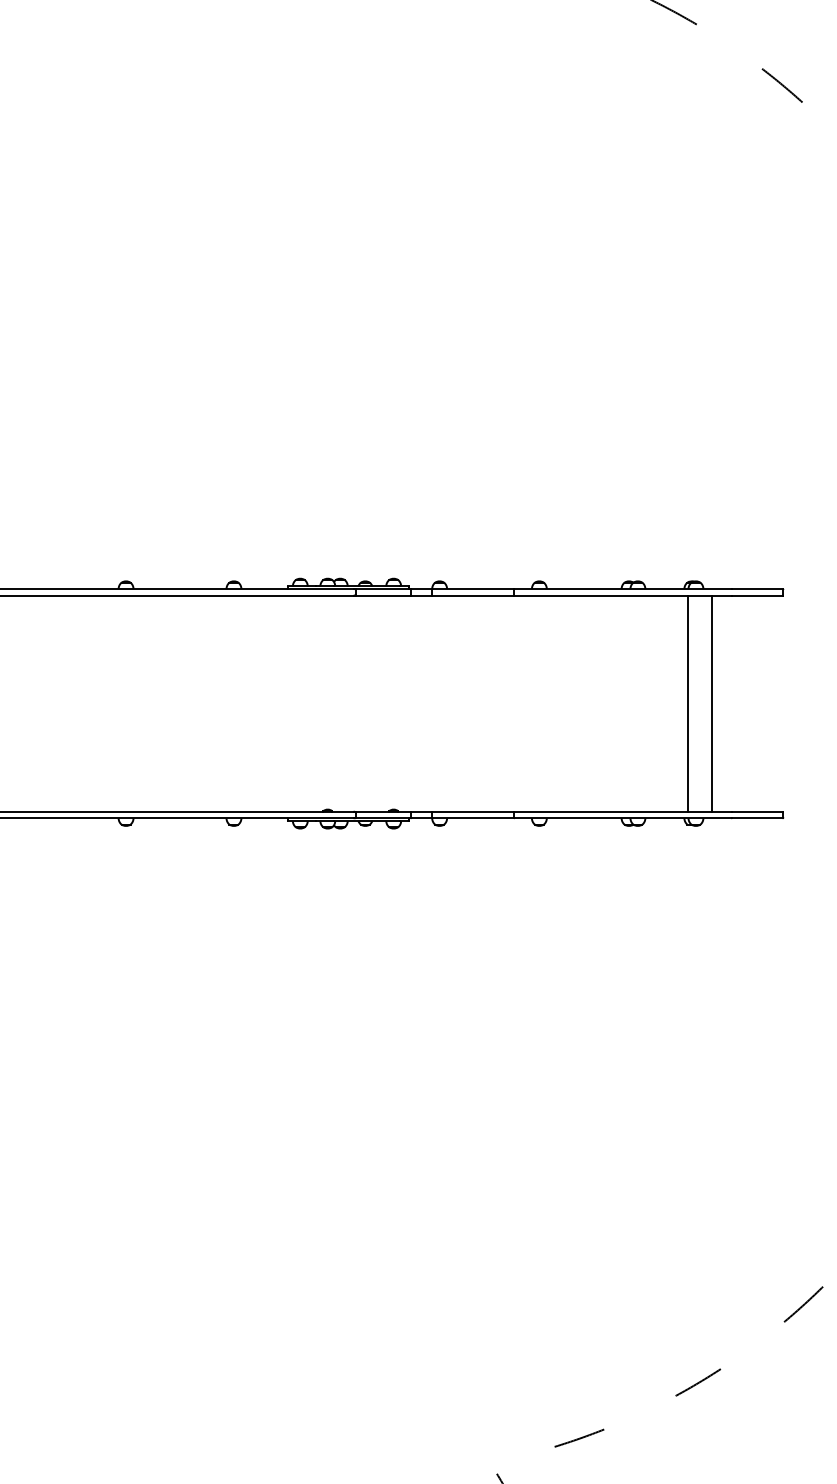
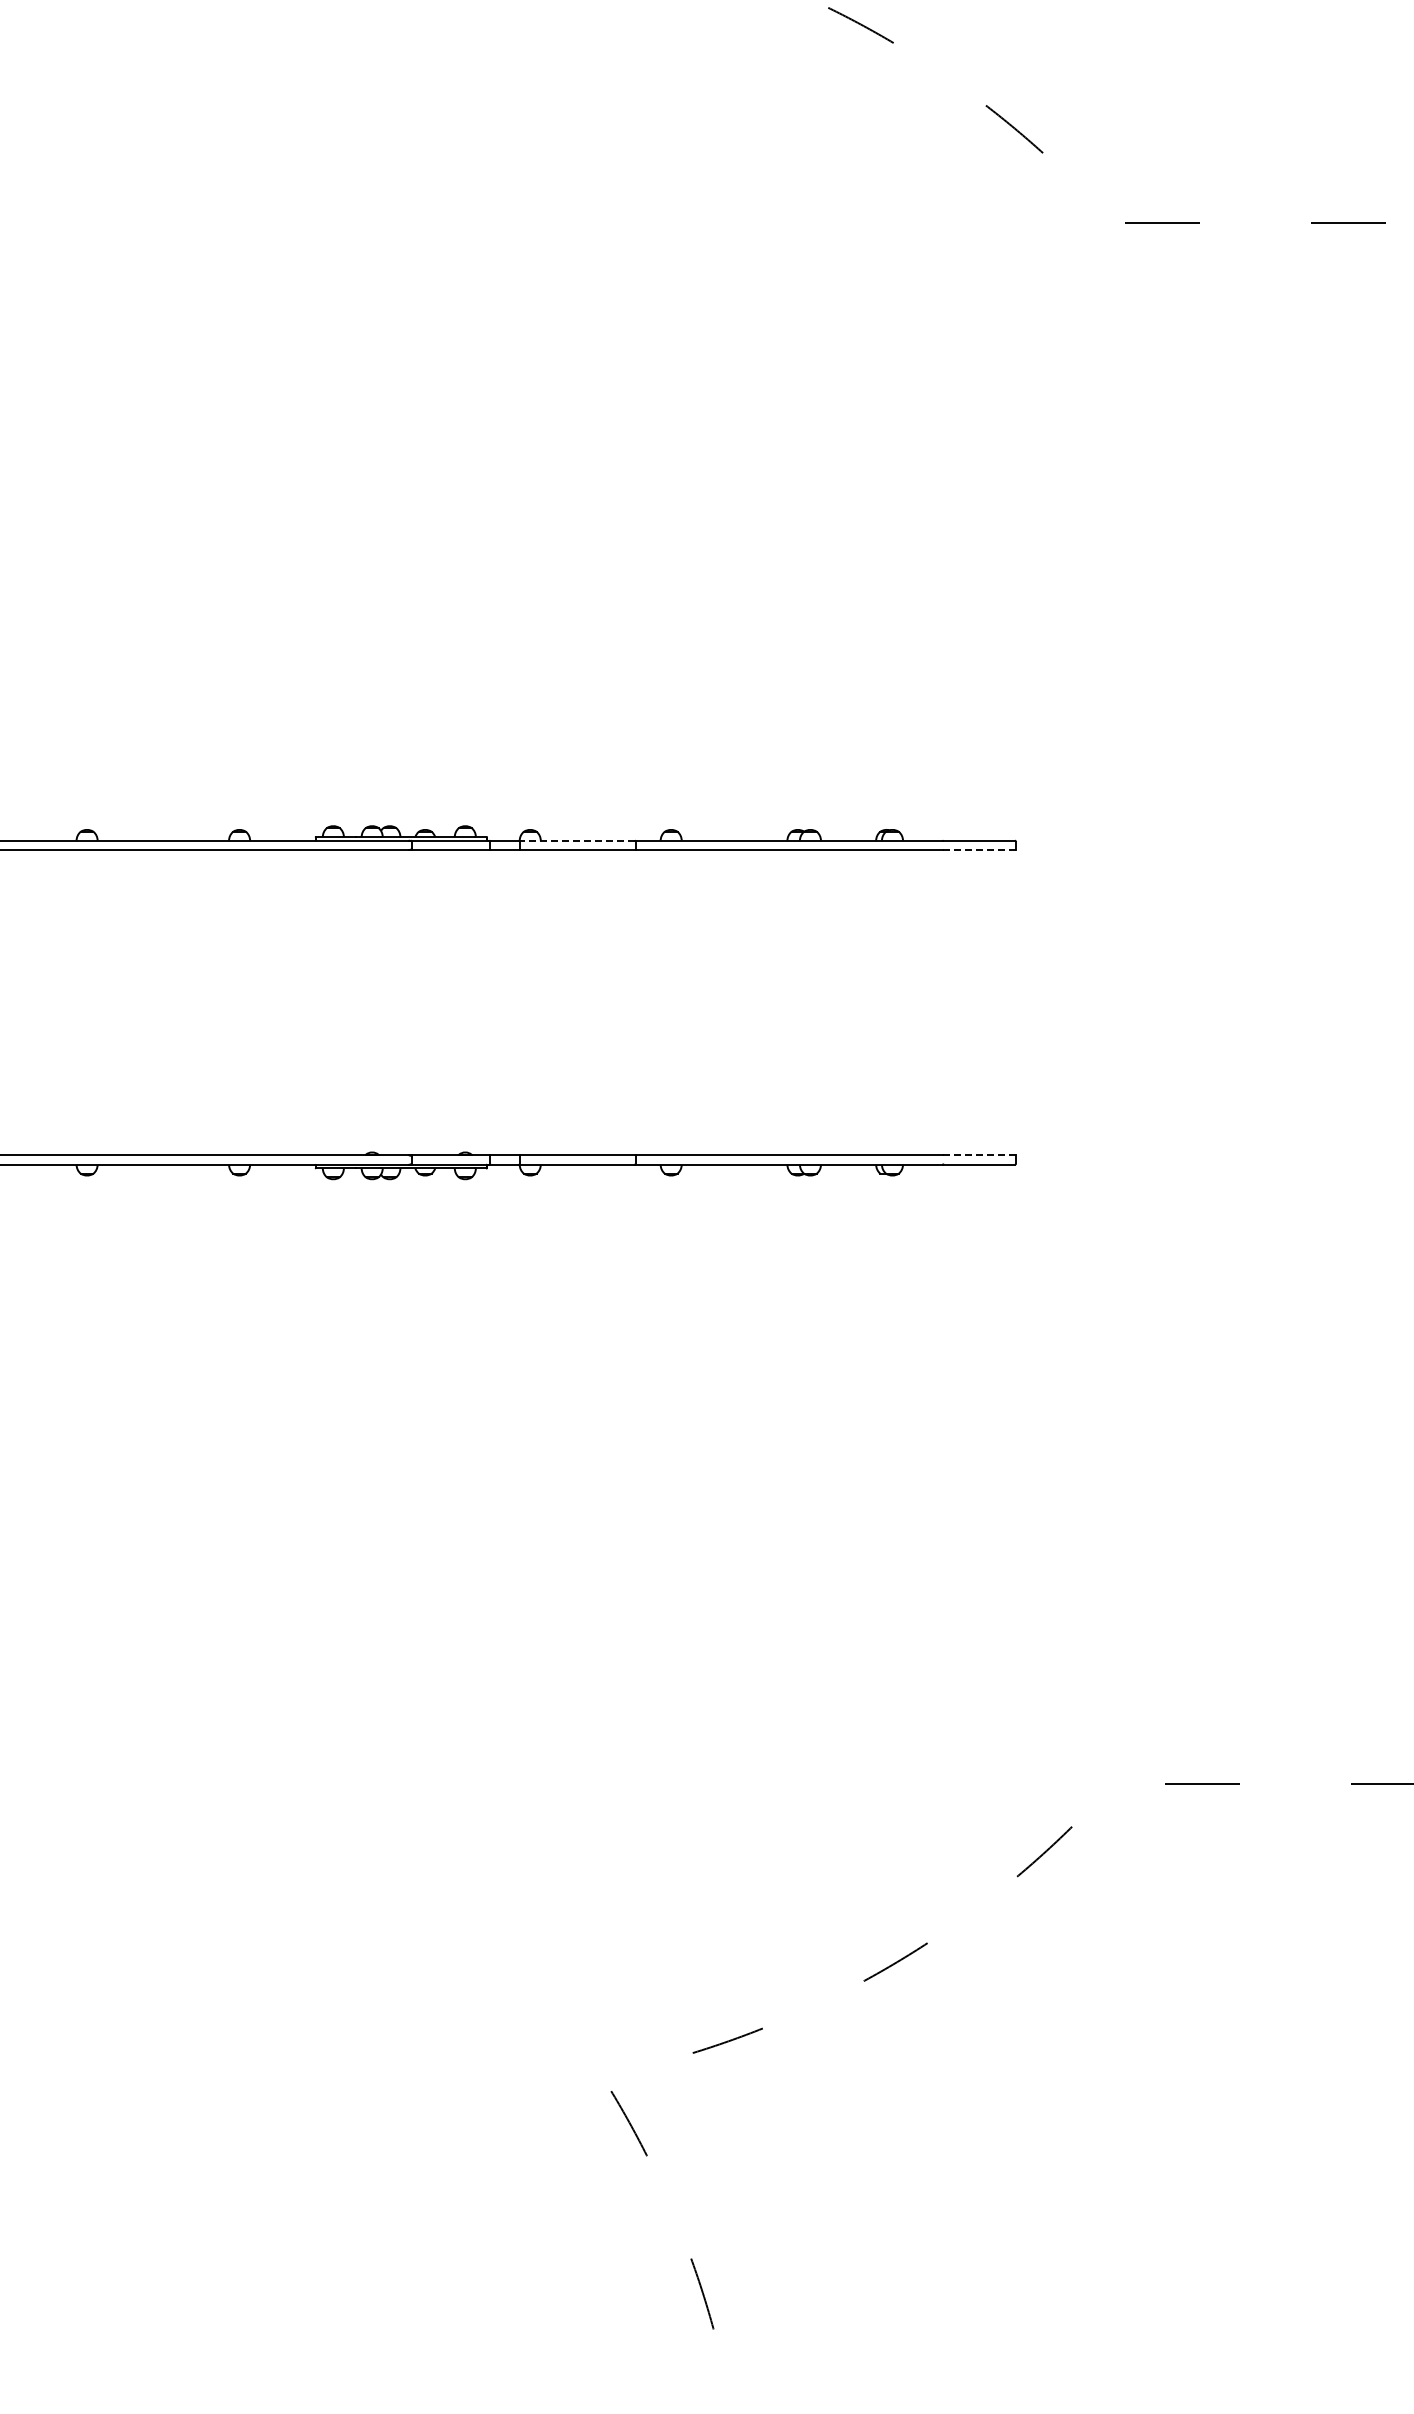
line: (473, 588) -> (577, 840), solid -> dashed
line: (758, 595) -> (980, 850), solid -> dashed
line: (688, 703) -> (881, 1002), removed
line: (712, 703) -> (915, 1002), removed
line: (758, 811) -> (980, 1155), solid -> dashed

